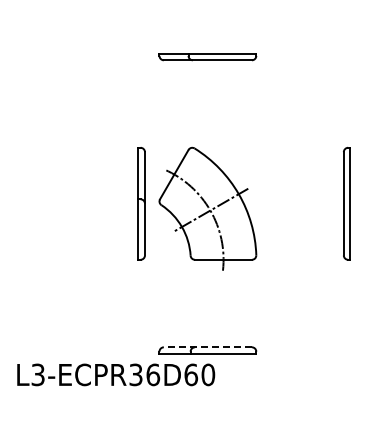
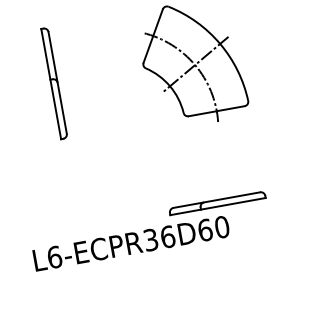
part: (141, 203) -> (54, 83), moved
line: (207, 347) -> (216, 200), dashed -> solid
text: (38, 374) -> (54, 256), L3-ECPR36D60 -> L6-ECPR36D60

